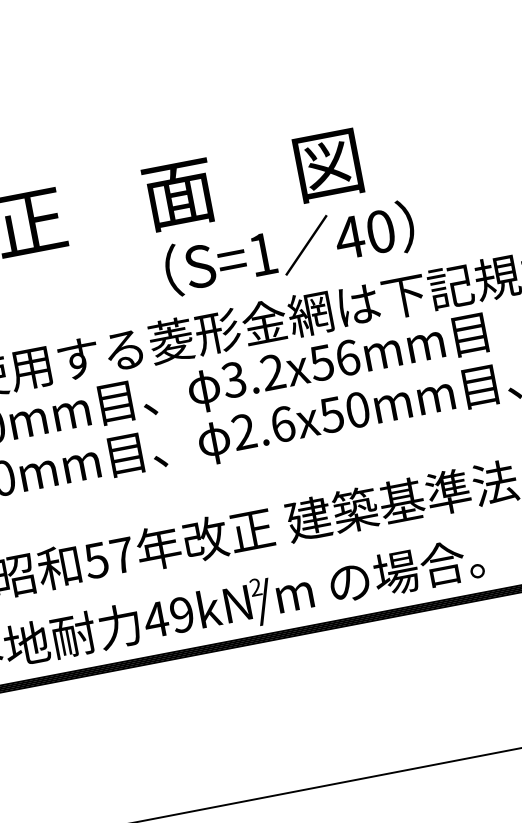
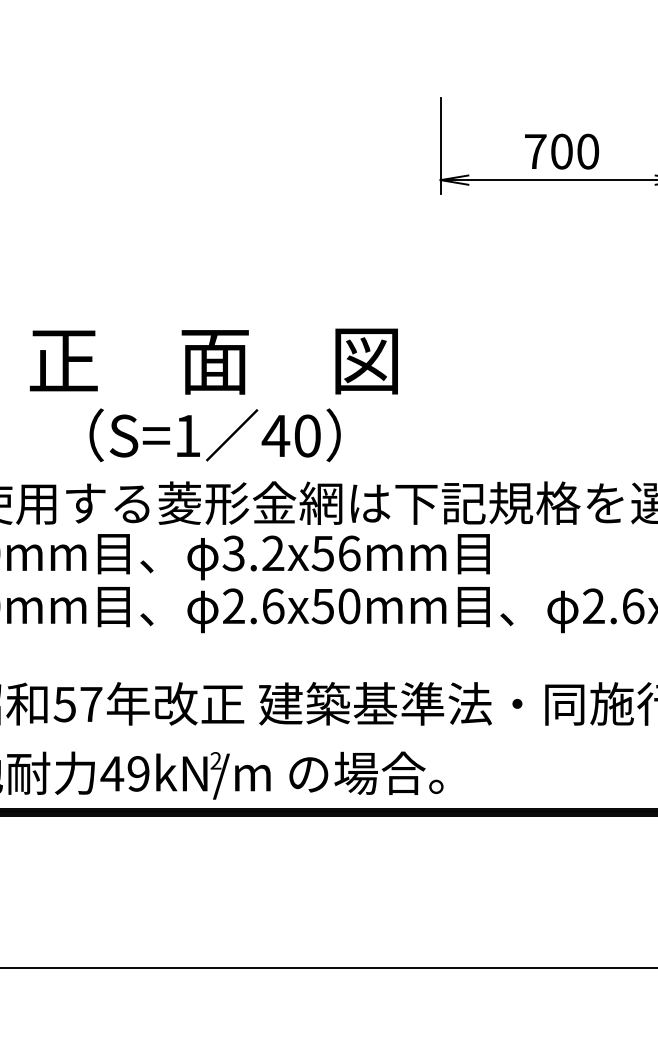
text: (289, 248) -> (214, 435), moved

